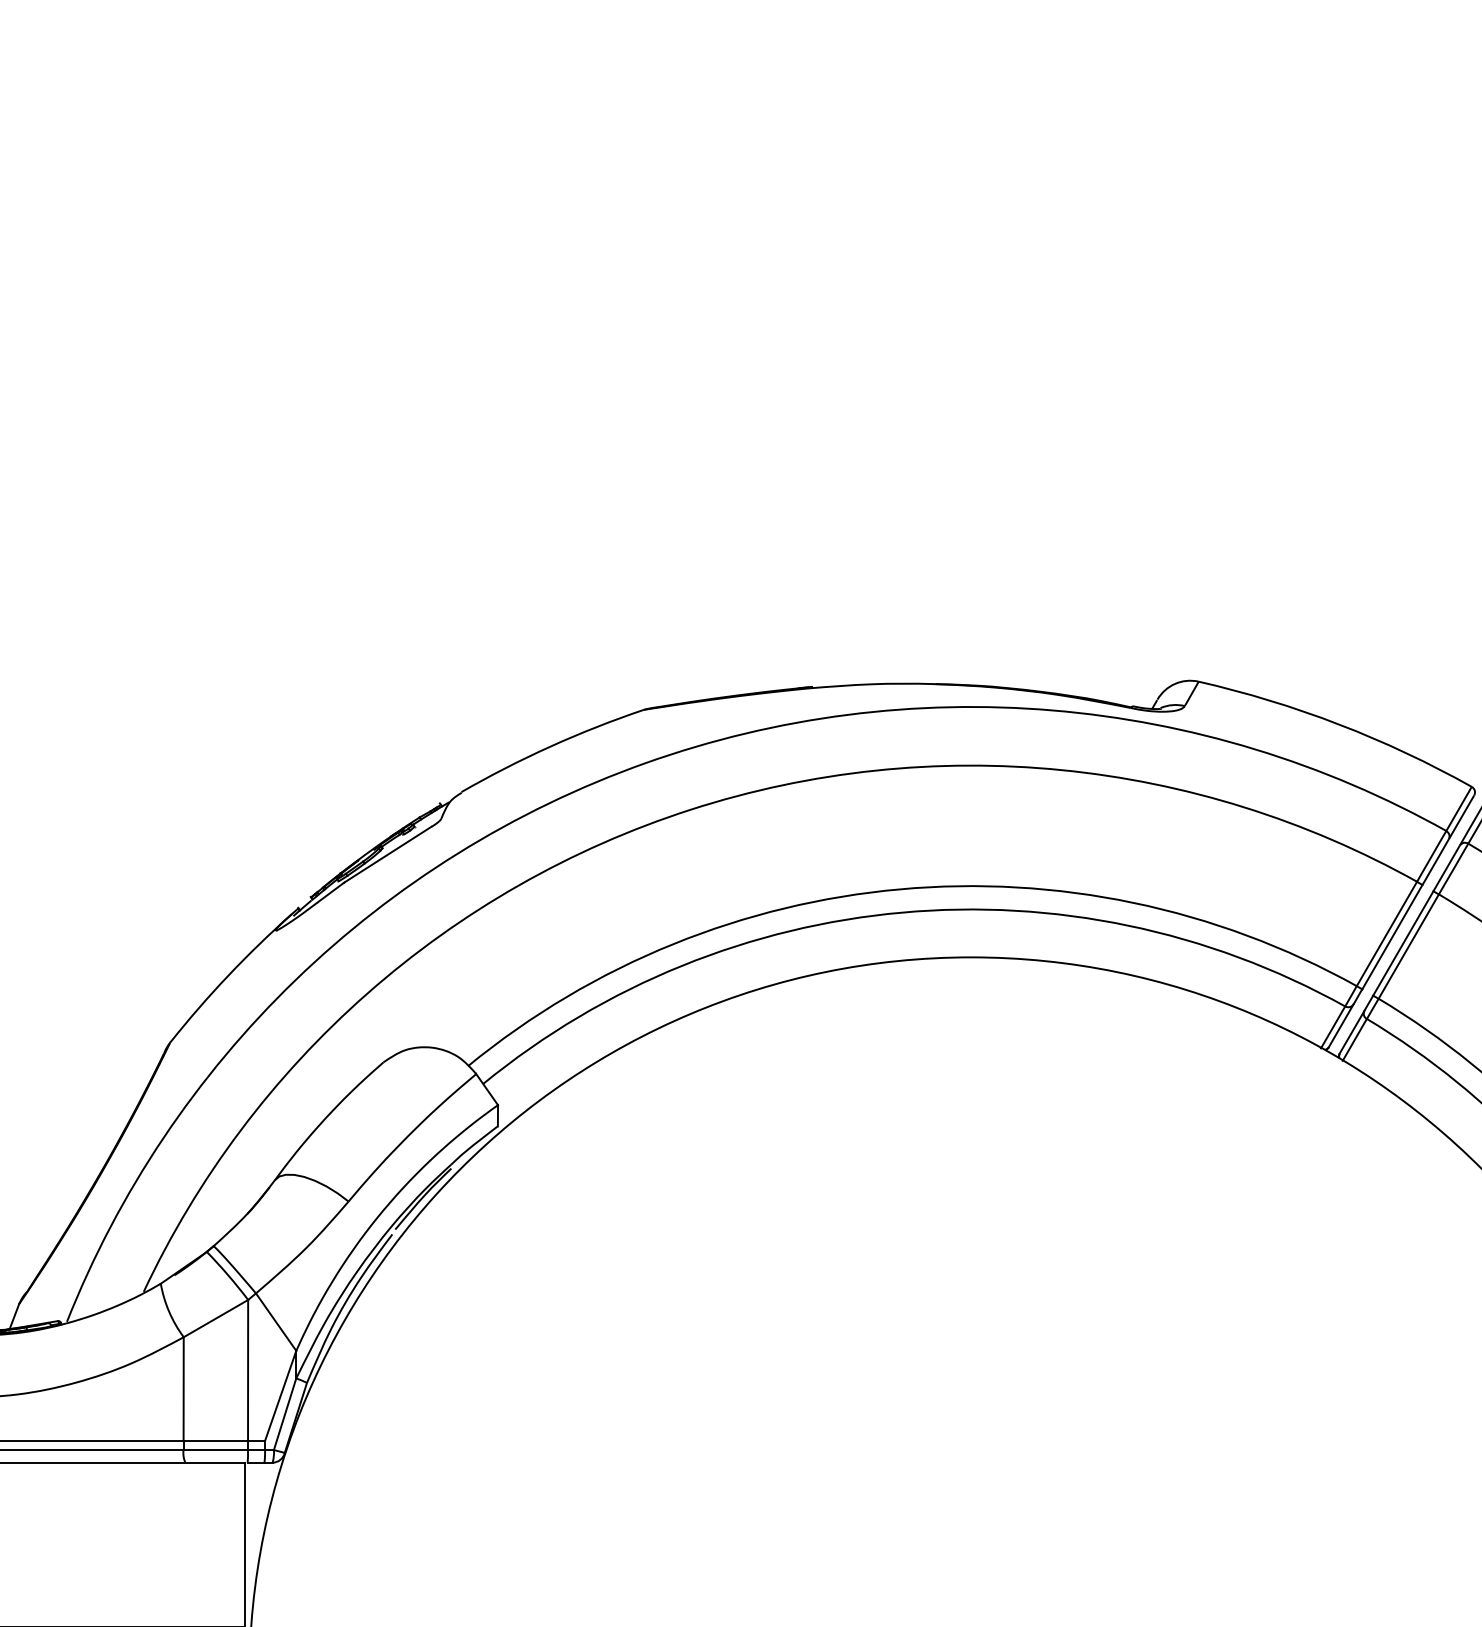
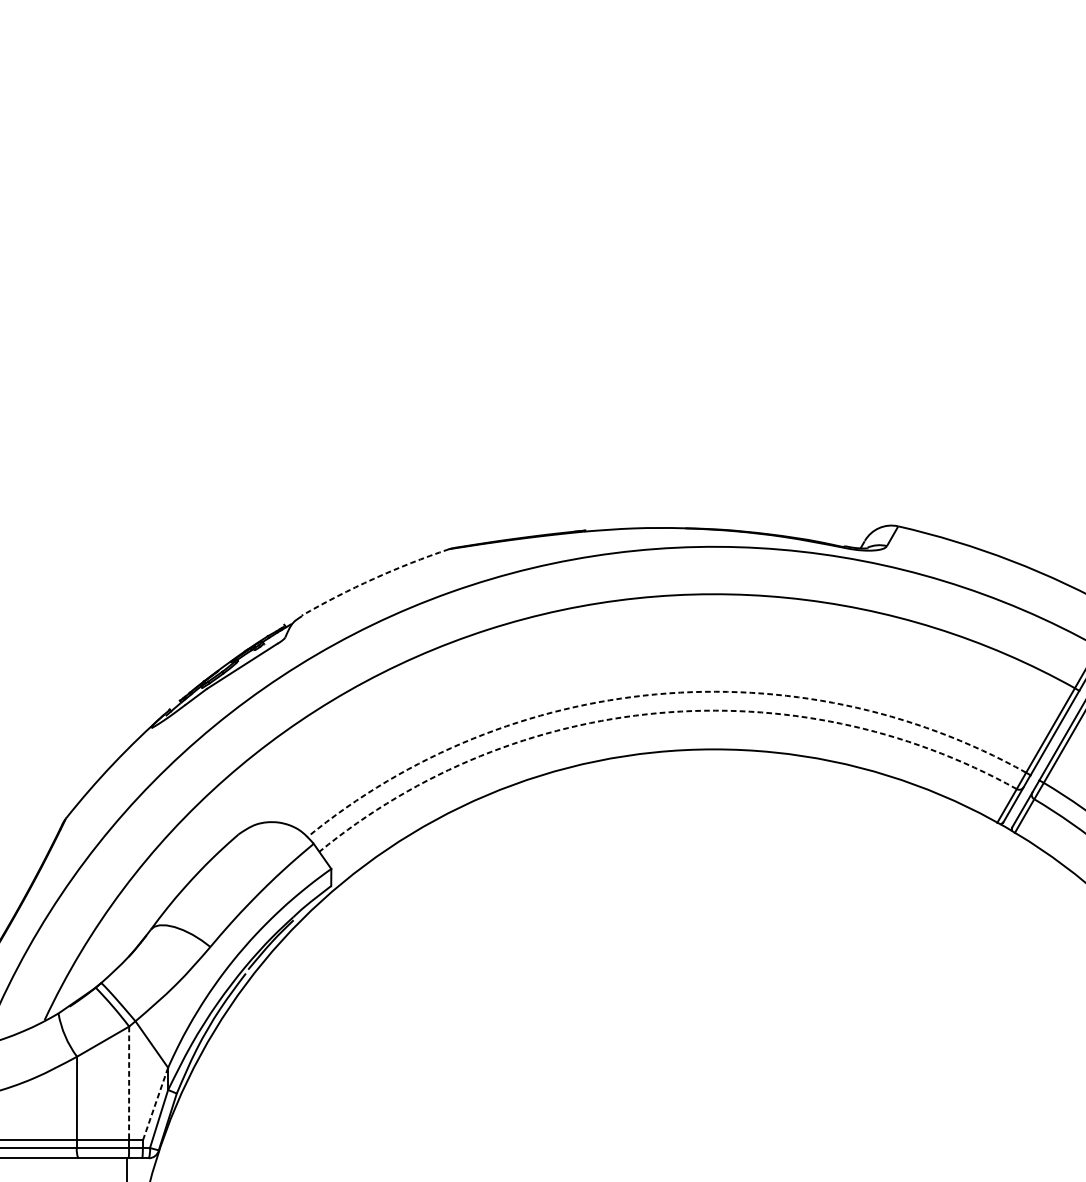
arc: (550, 746) -> (373, 578), solid -> dashed
arc: (900, 889) -> (656, 694), solid -> dashed
arc: (902, 912) -> (658, 713), solid -> dashed
line: (248, 1370) -> (129, 1083), solid -> dashed
line: (280, 1395) -> (155, 1103), solid -> dashed

